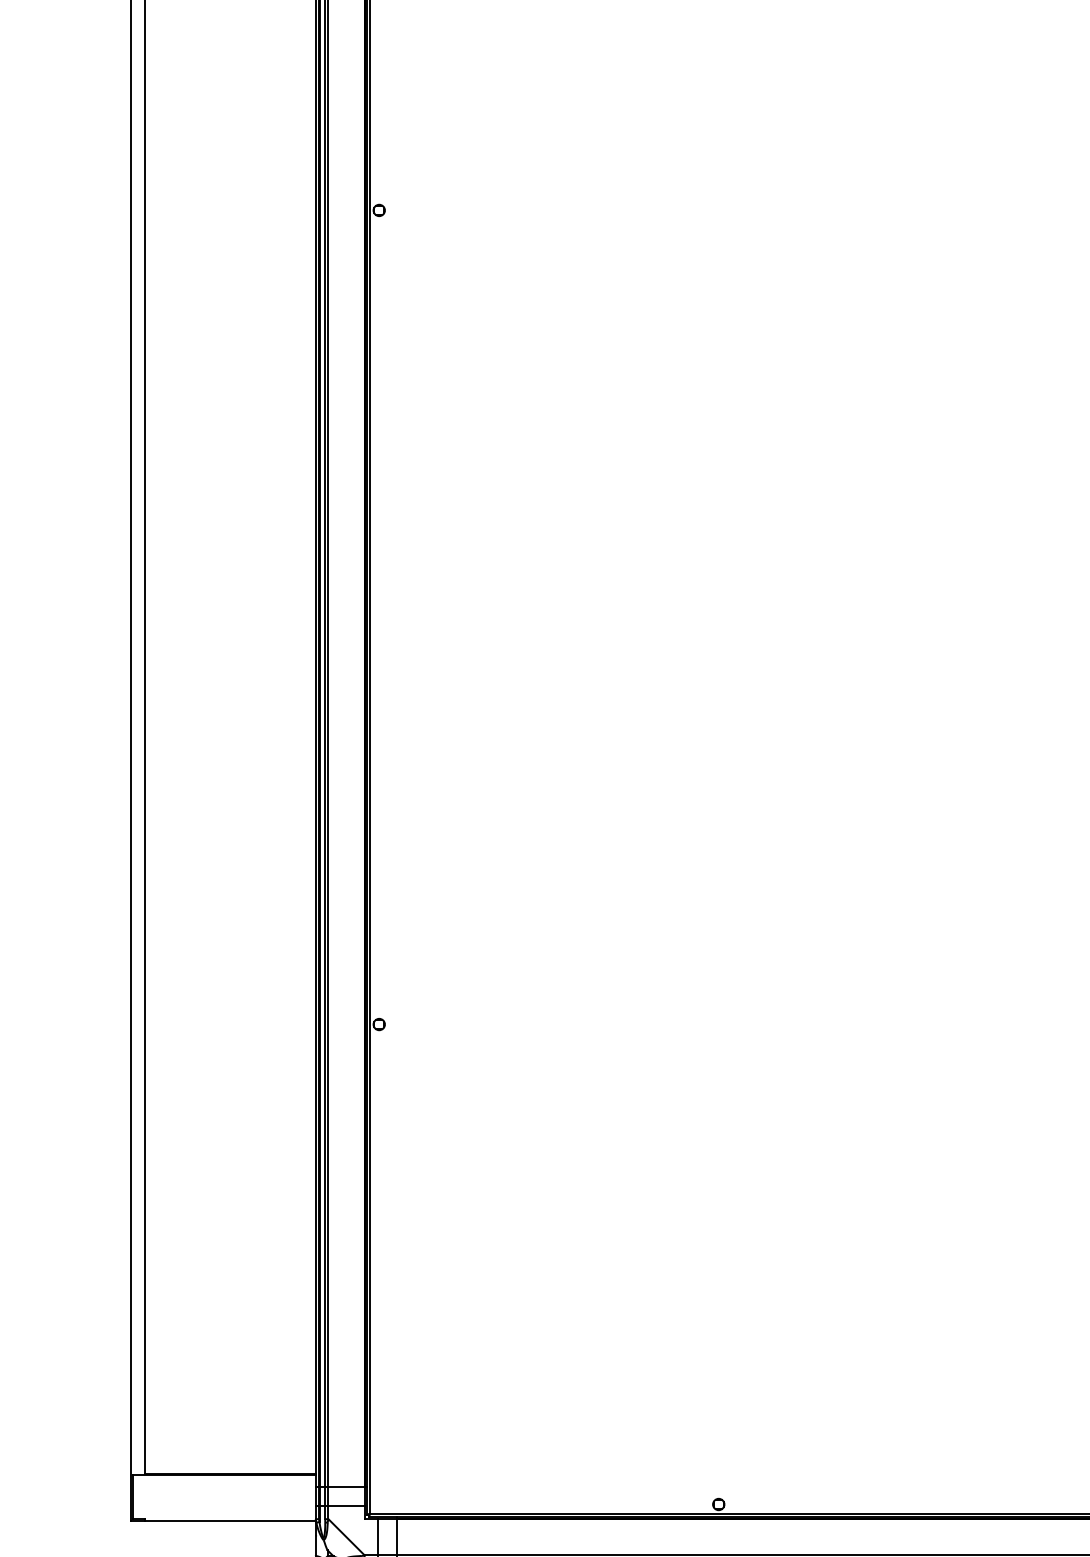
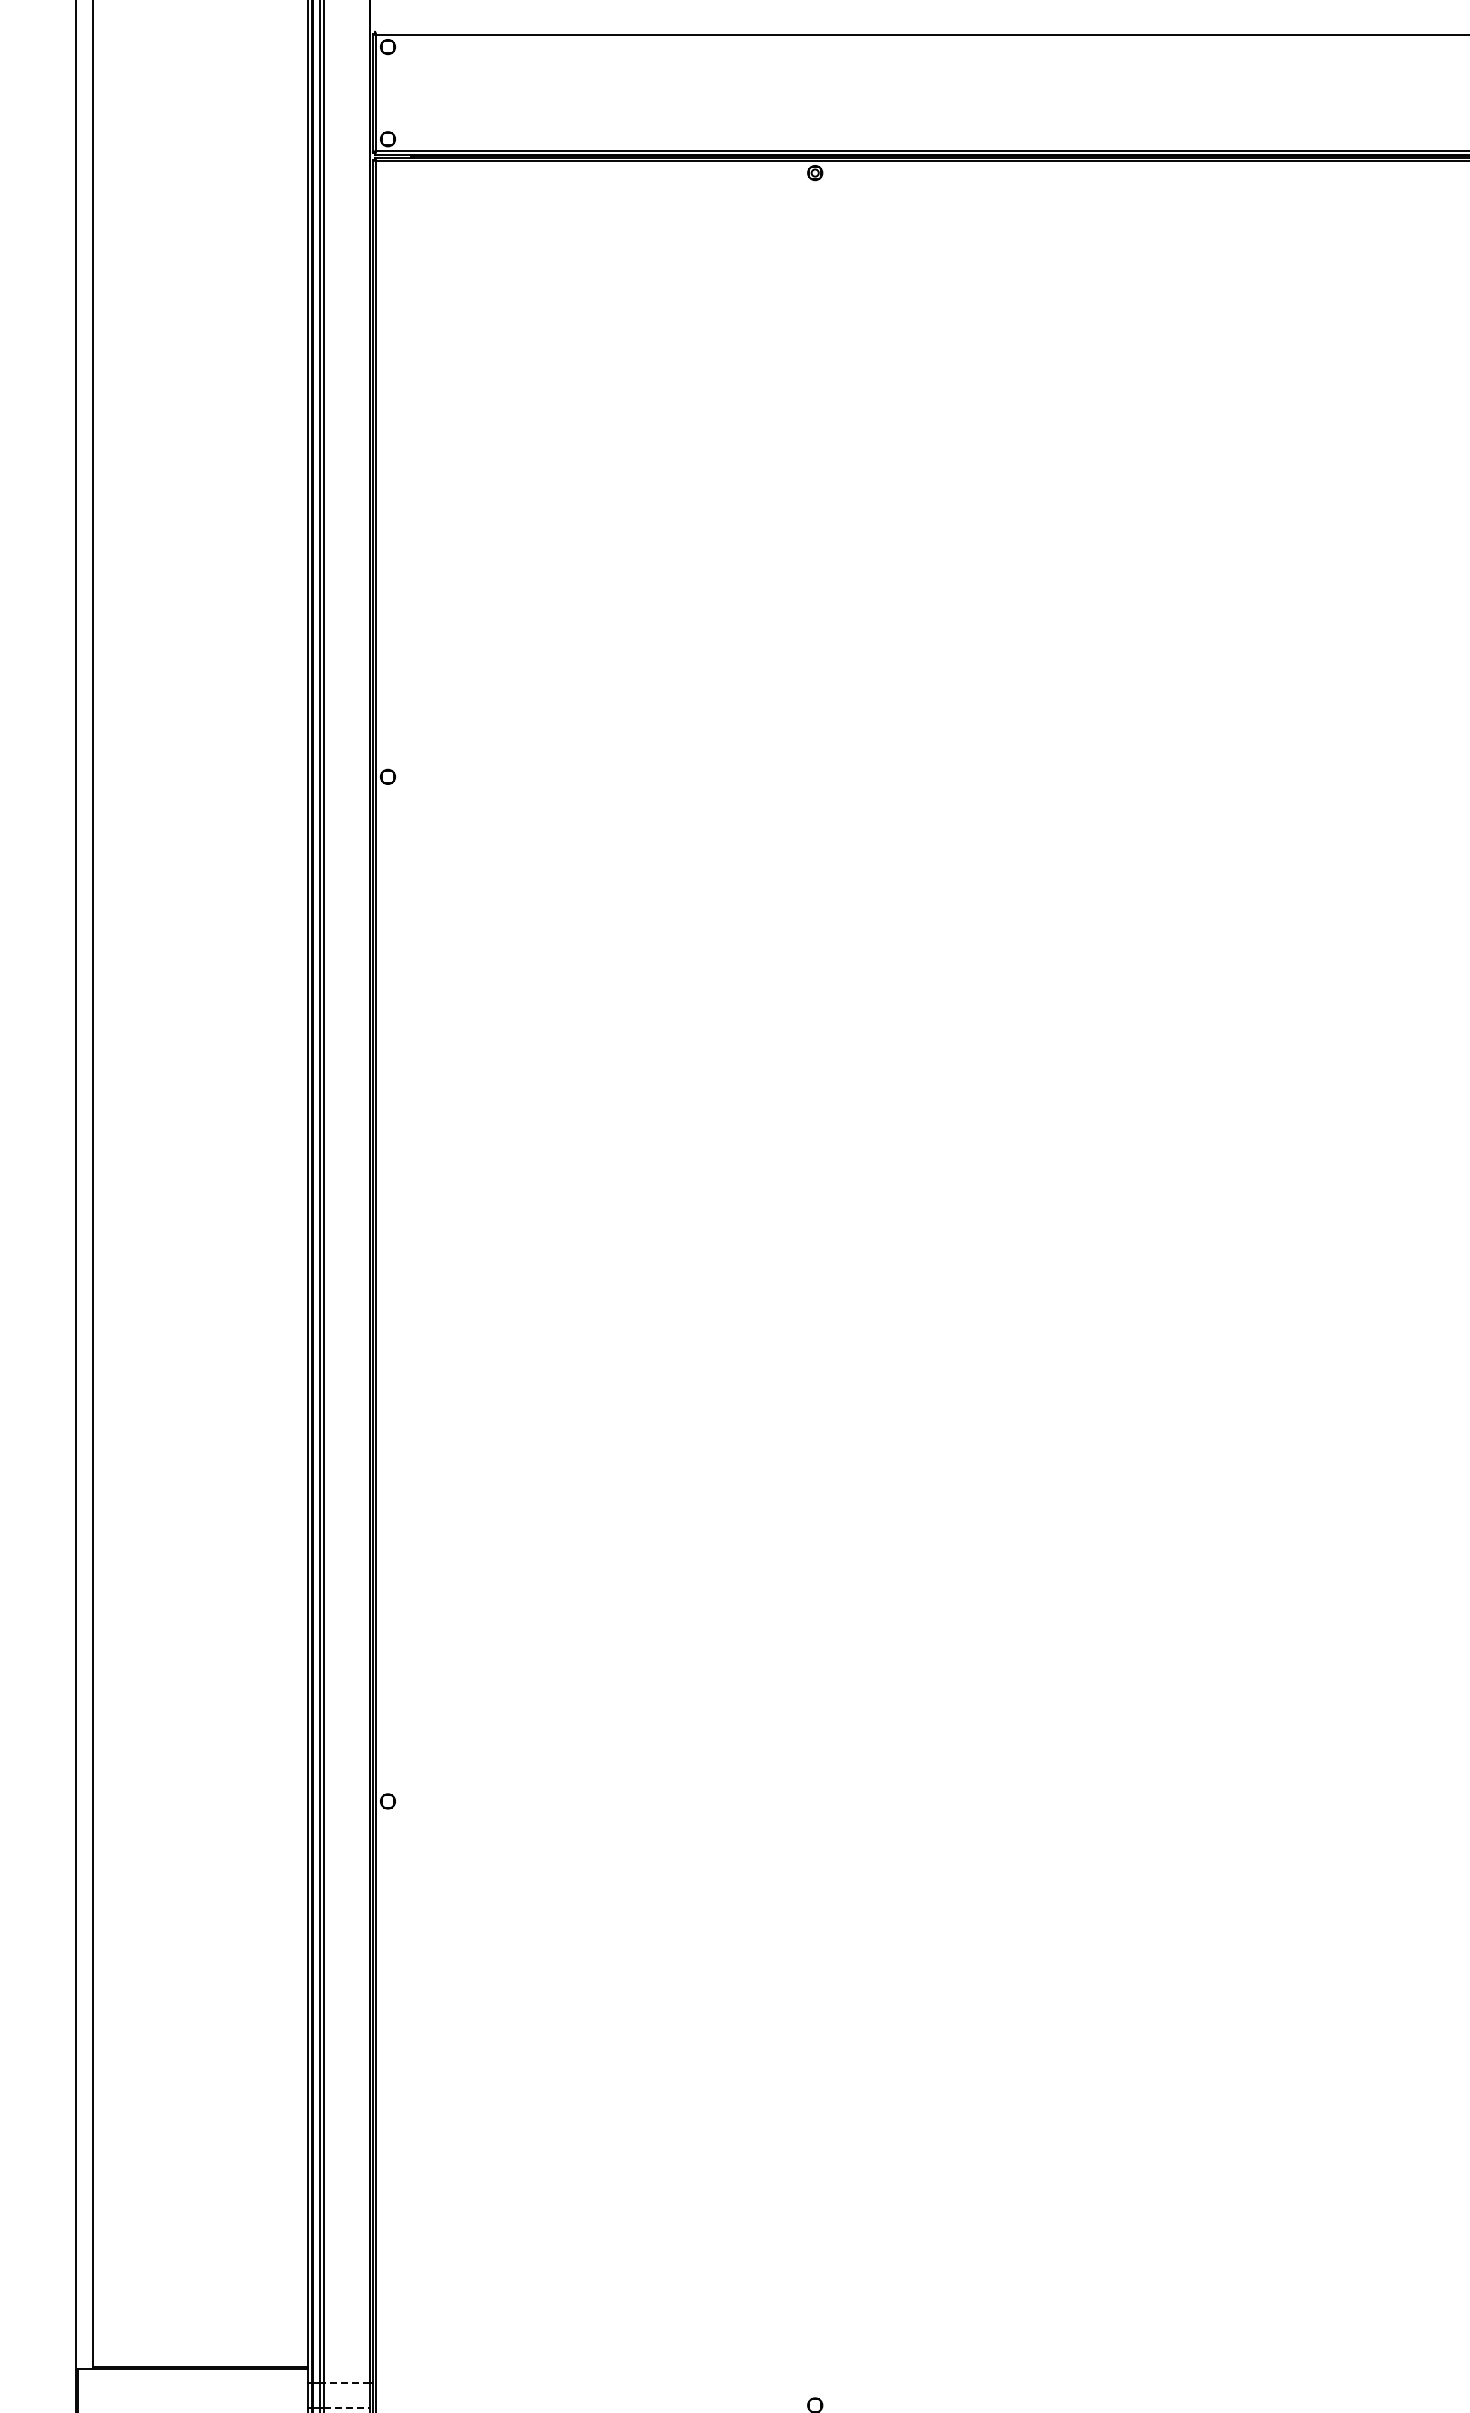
line: (346, 1486) -> (346, 2382), solid -> dashed
line: (346, 1506) -> (346, 2407), solid -> dashed

